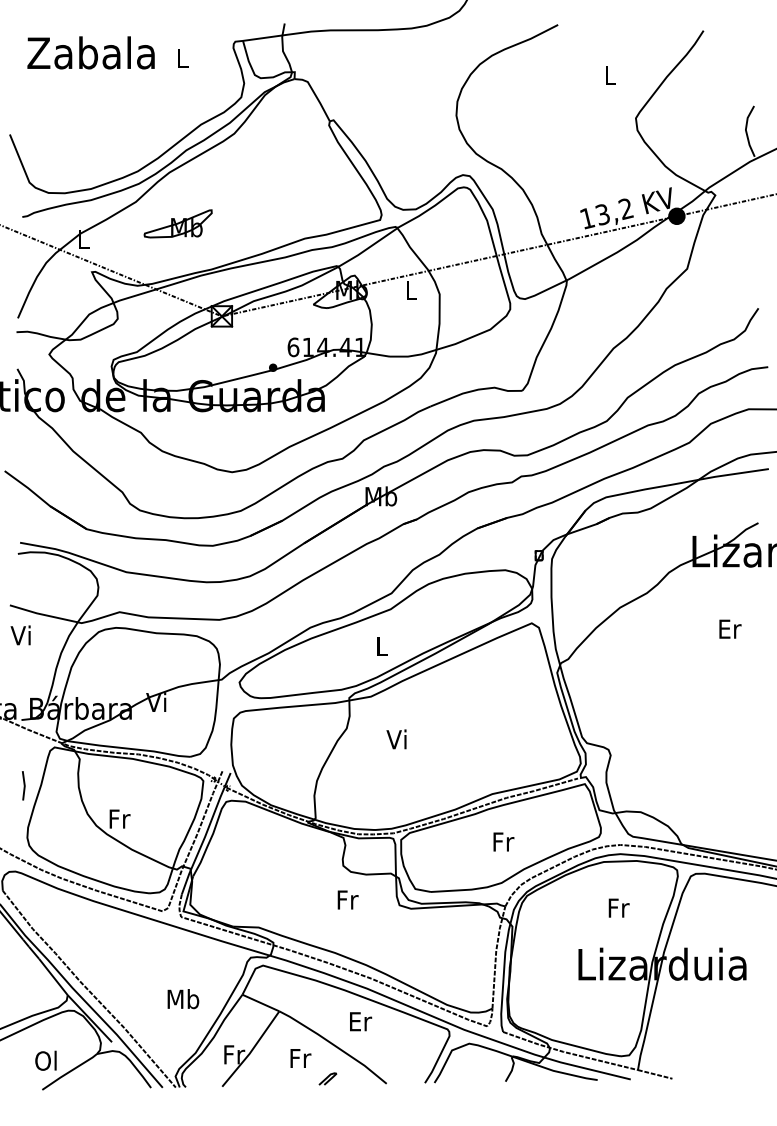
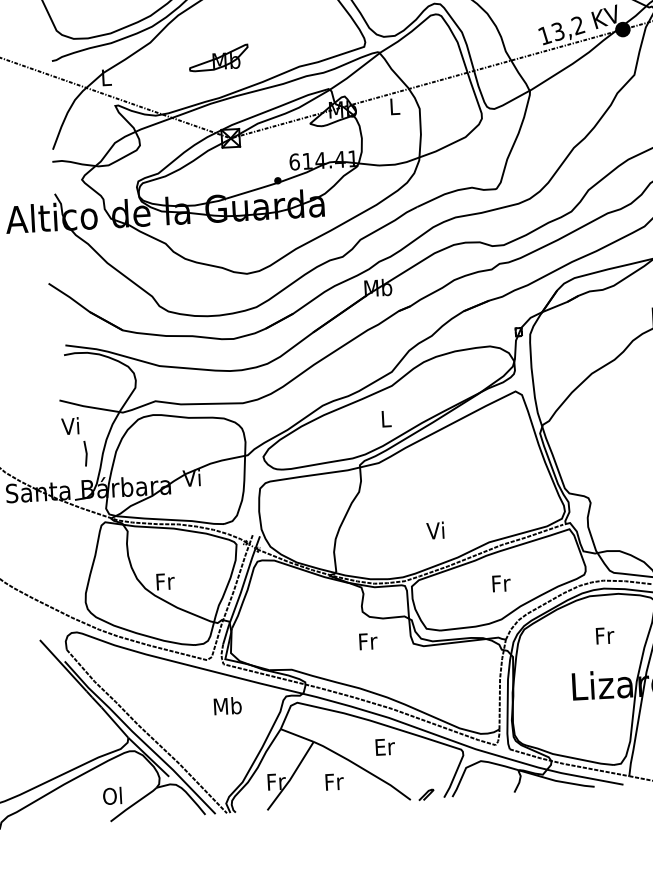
part: (177, 223) -> (218, 57), moved
text: (396, 739) -> (435, 530), moved
line: (23, 785) -> (85, 453), moved
text: (183, 999) -> (227, 706), moved
curve: (327, 1078) -> (426, 794), moved

